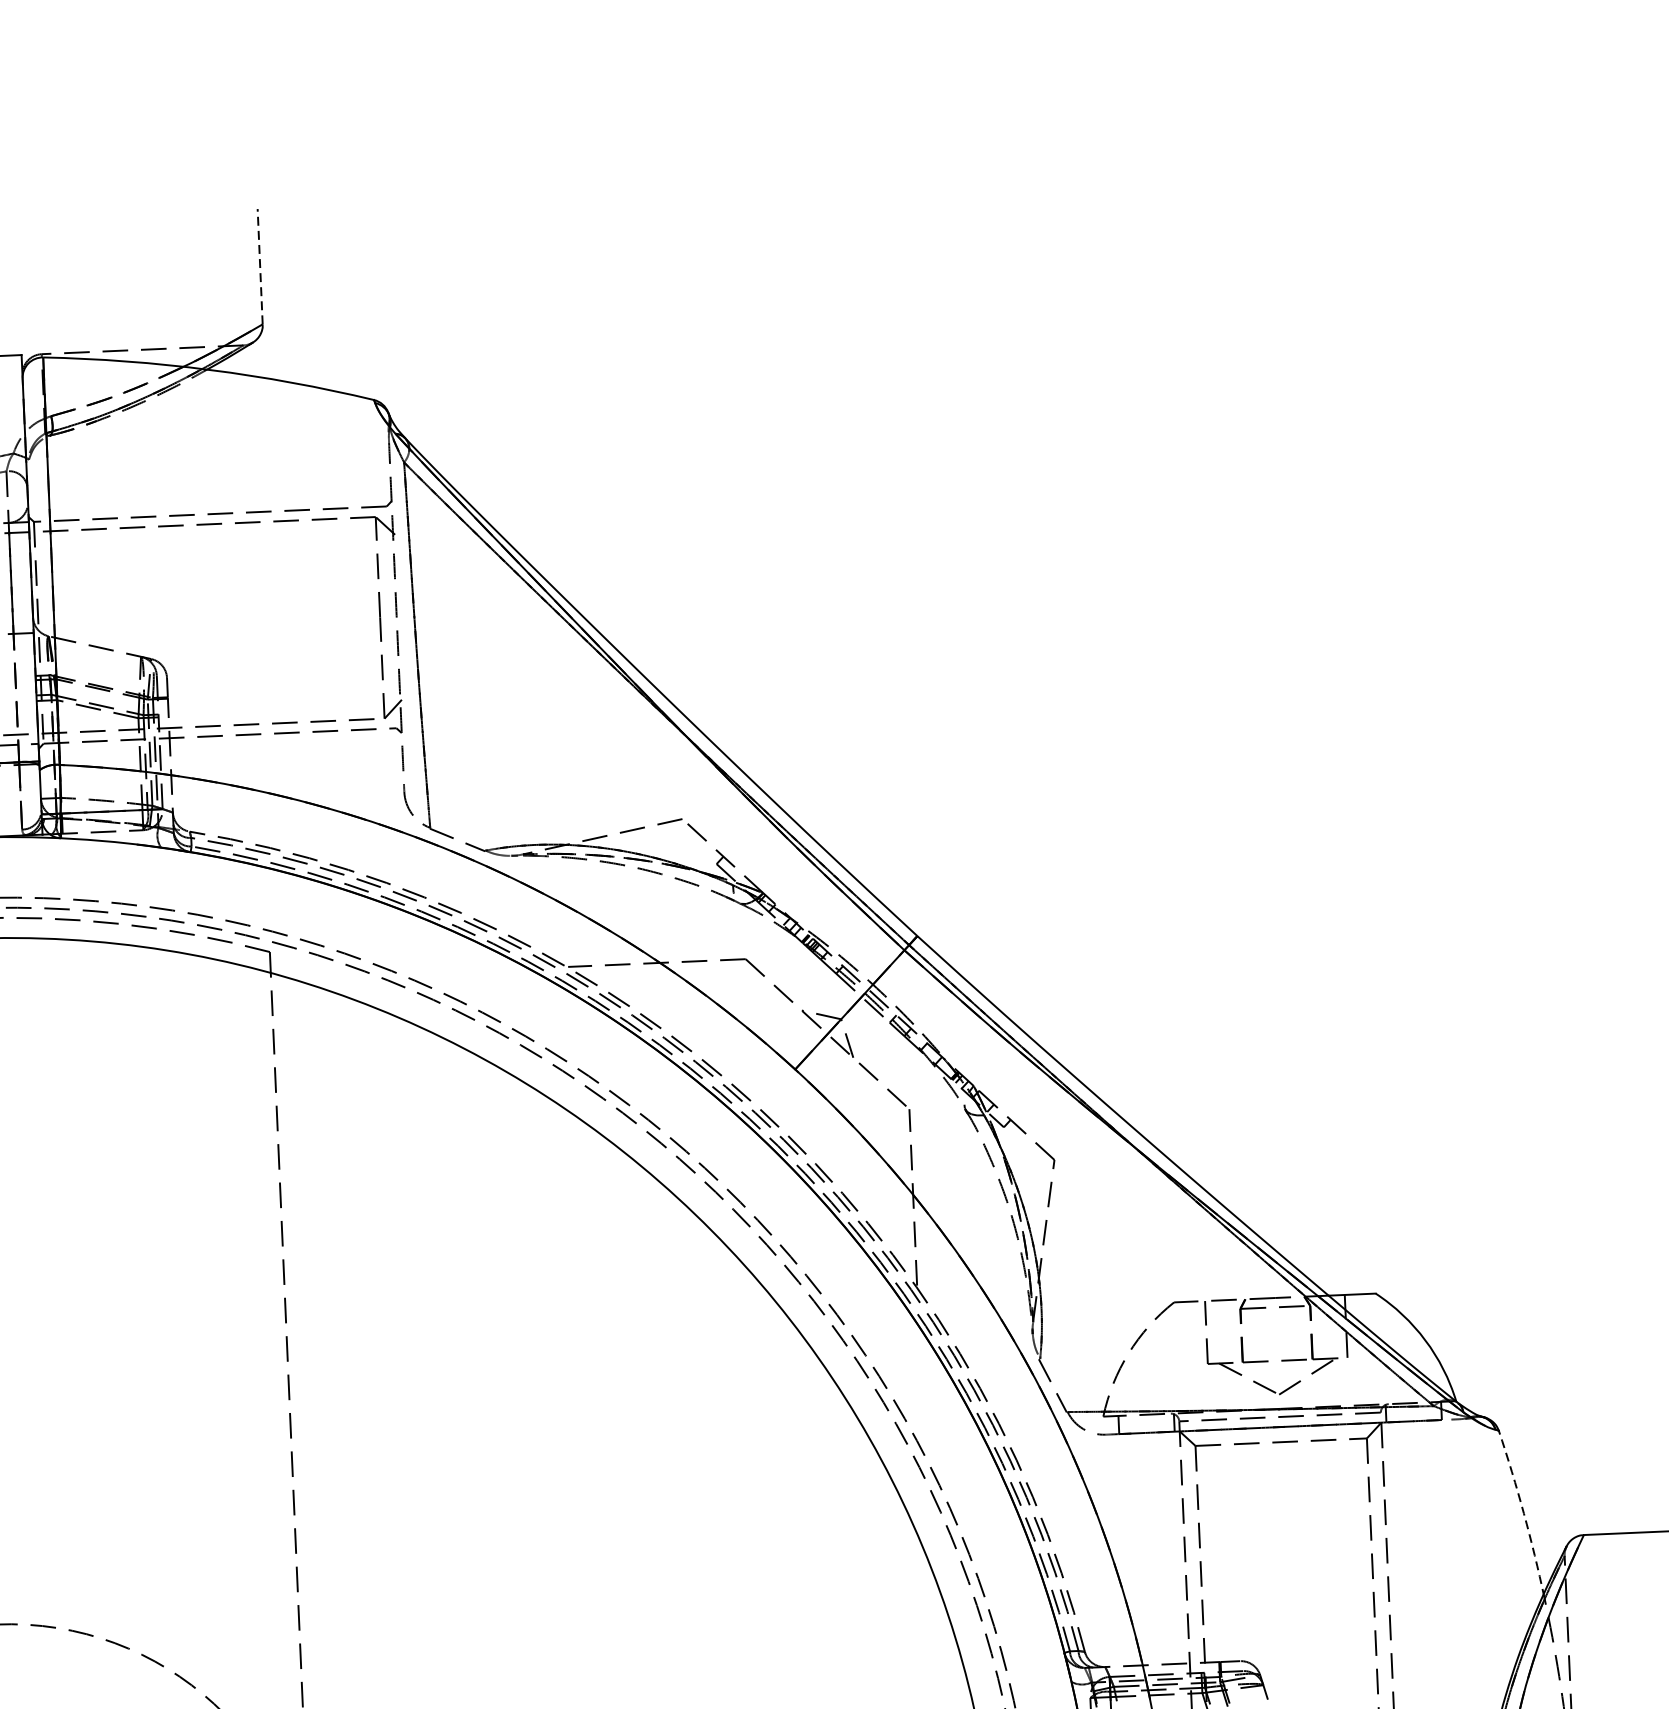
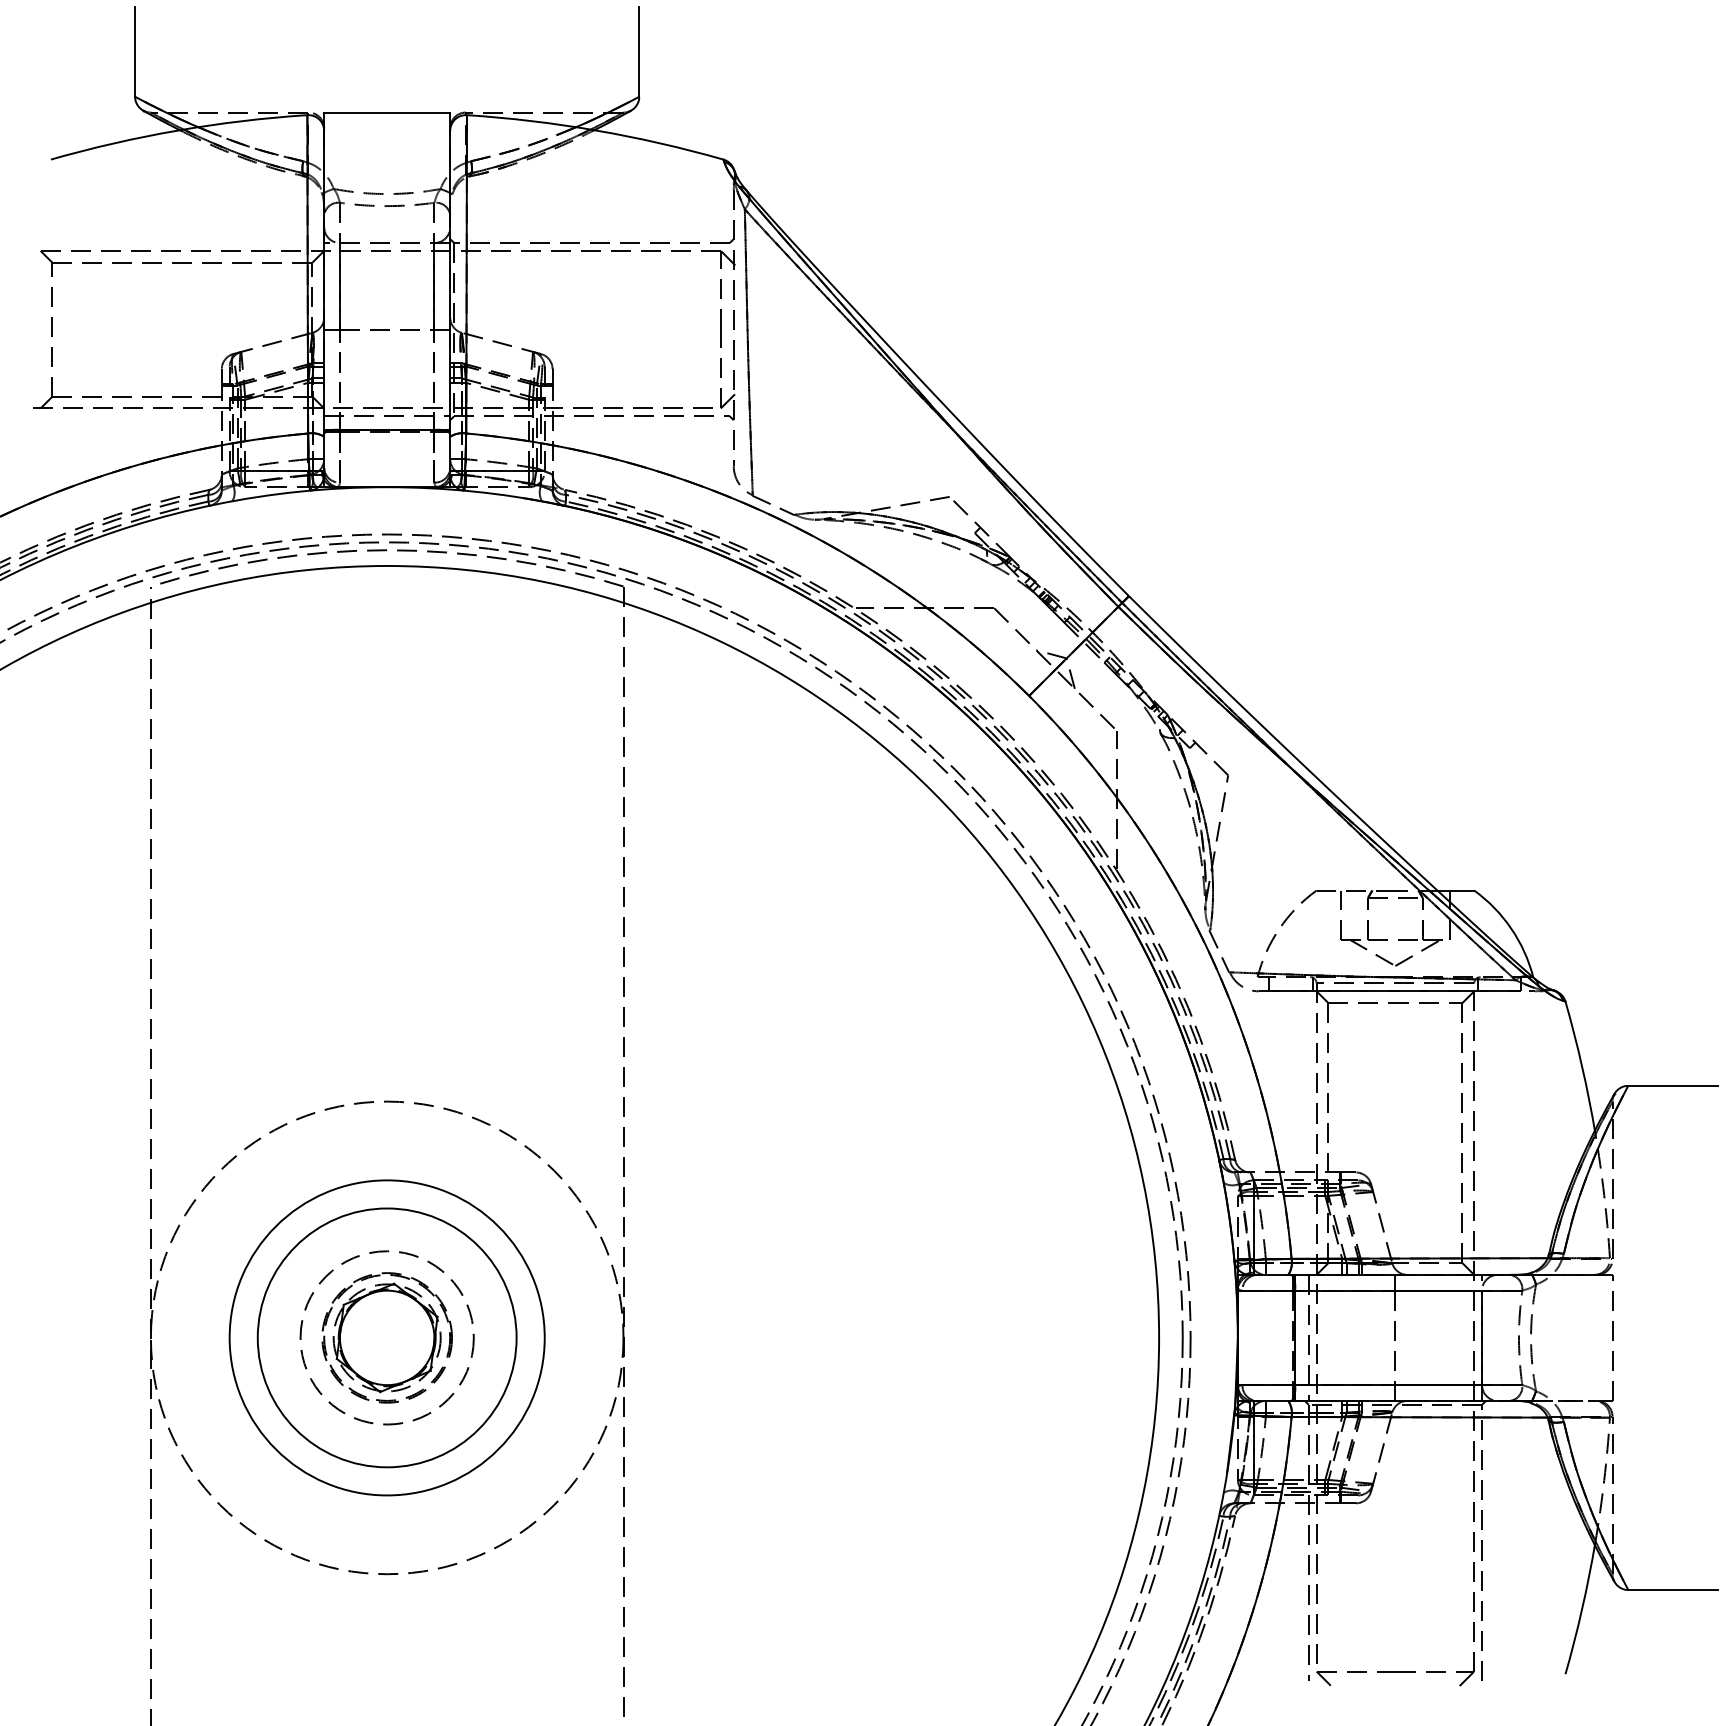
line: (260, 266) -> (639, 51), dashed -> solid
arc: (1524, 1514) -> (1582, 1067), dashed -> solid

